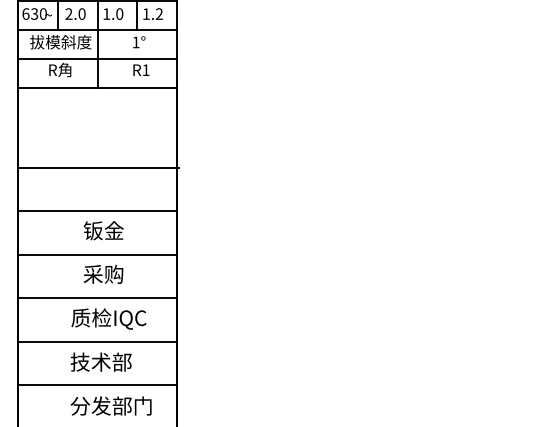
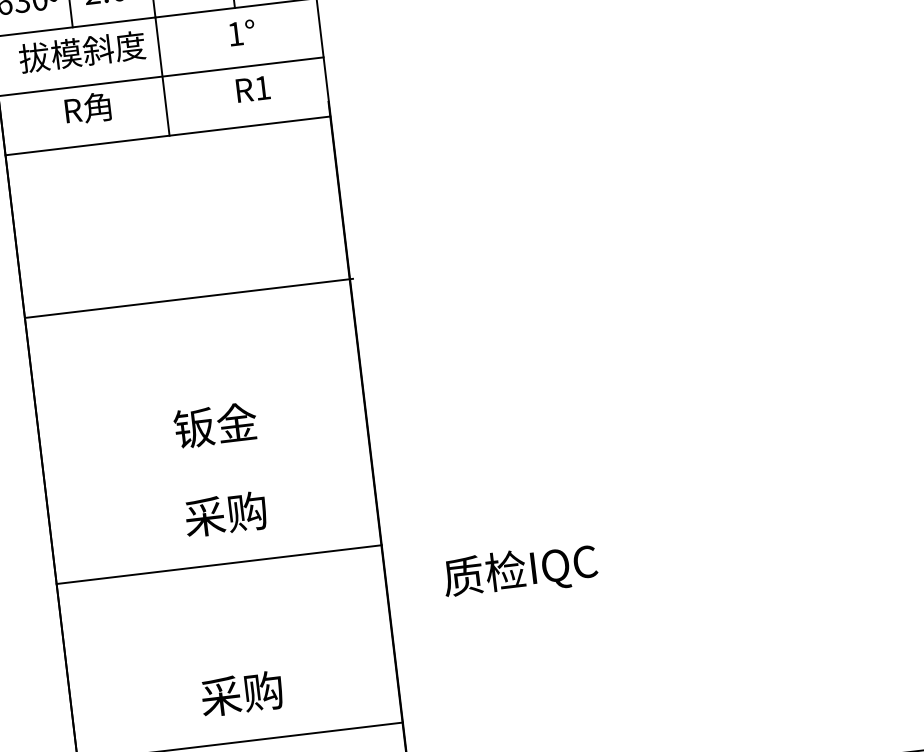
line: (97, 211) -> (198, 387), removed
line: (97, 254) -> (208, 475), removed
text: (108, 318) -> (519, 570), moved
line: (97, 341) -> (229, 652), removed
text: (100, 361) -> (240, 692), 技术部 -> 采购

